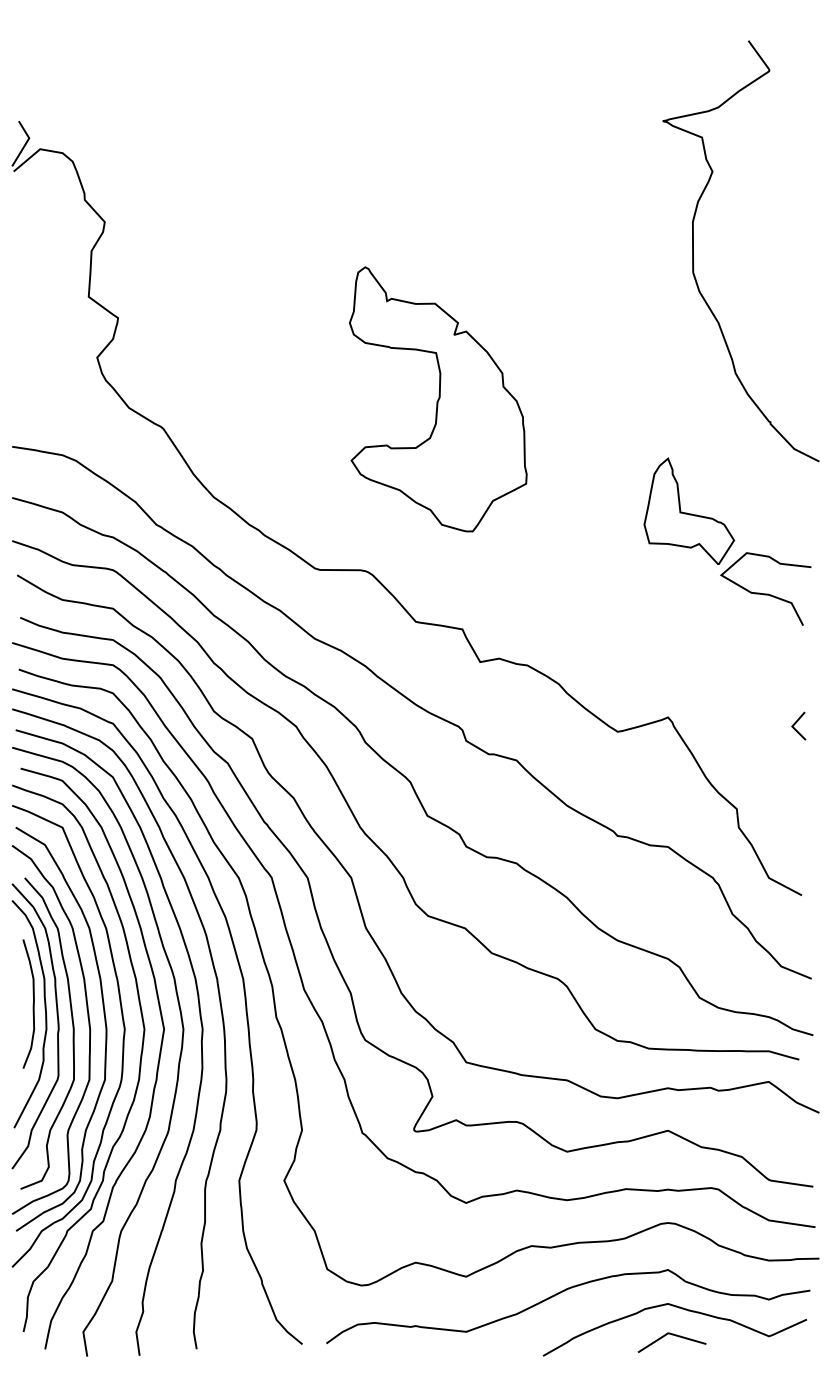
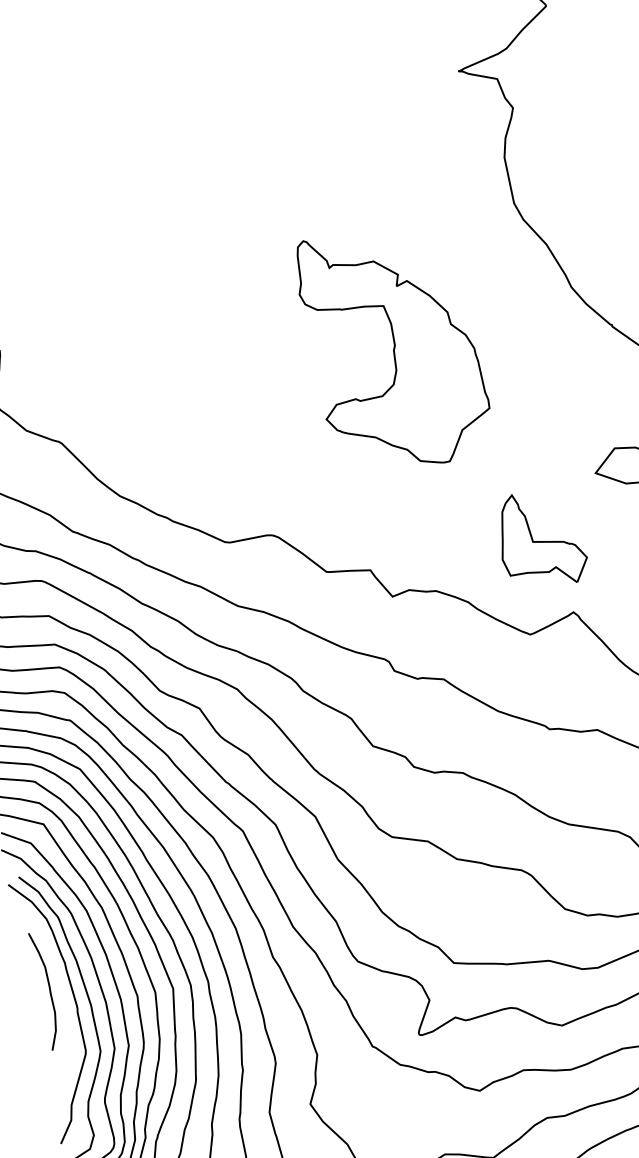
part: (438, 399) -> (394, 347), moved
part: (689, 510) -> (540, 538), moved
curve: (44, 1009) -> (60, 992), removed

